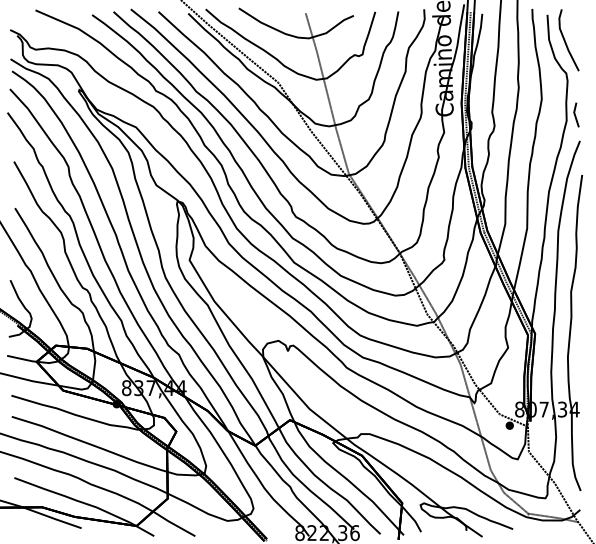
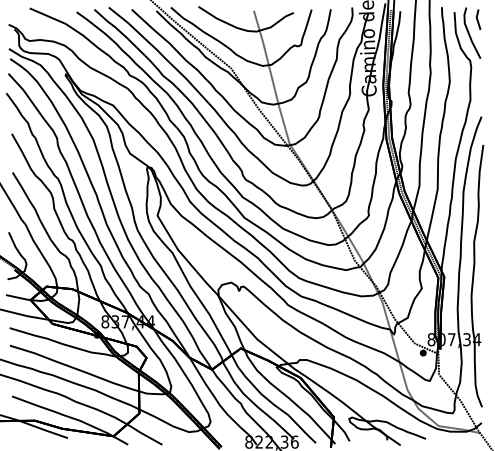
line: (575, 114) -> (477, 19), moved

